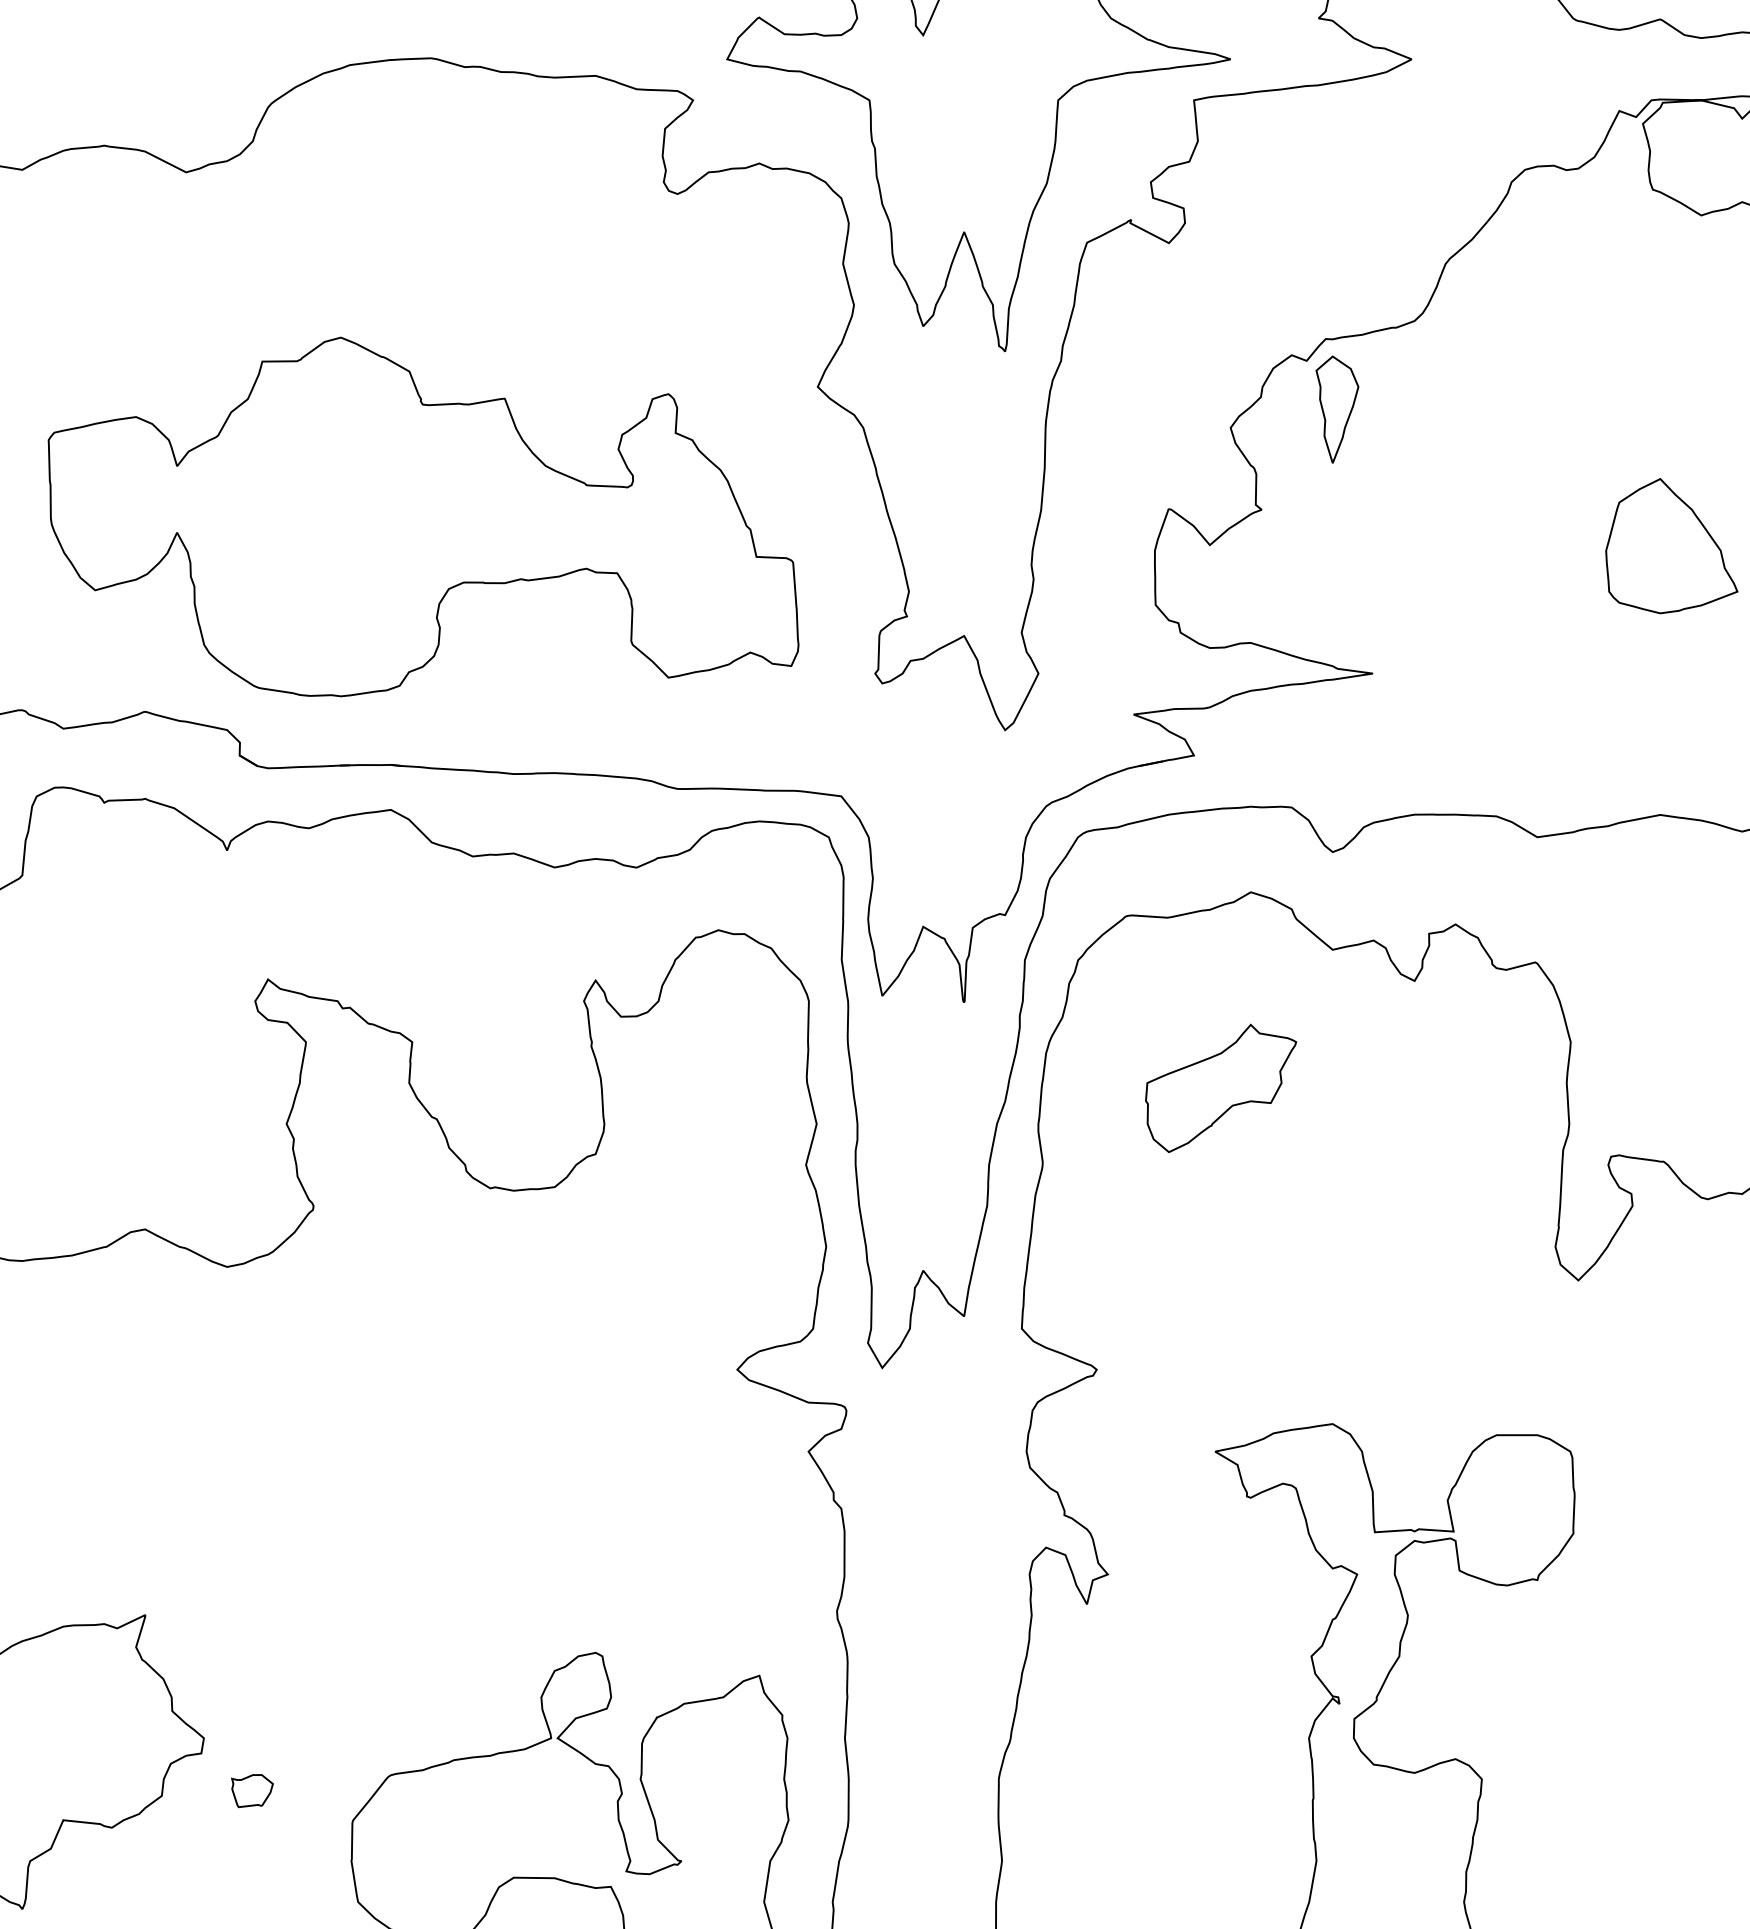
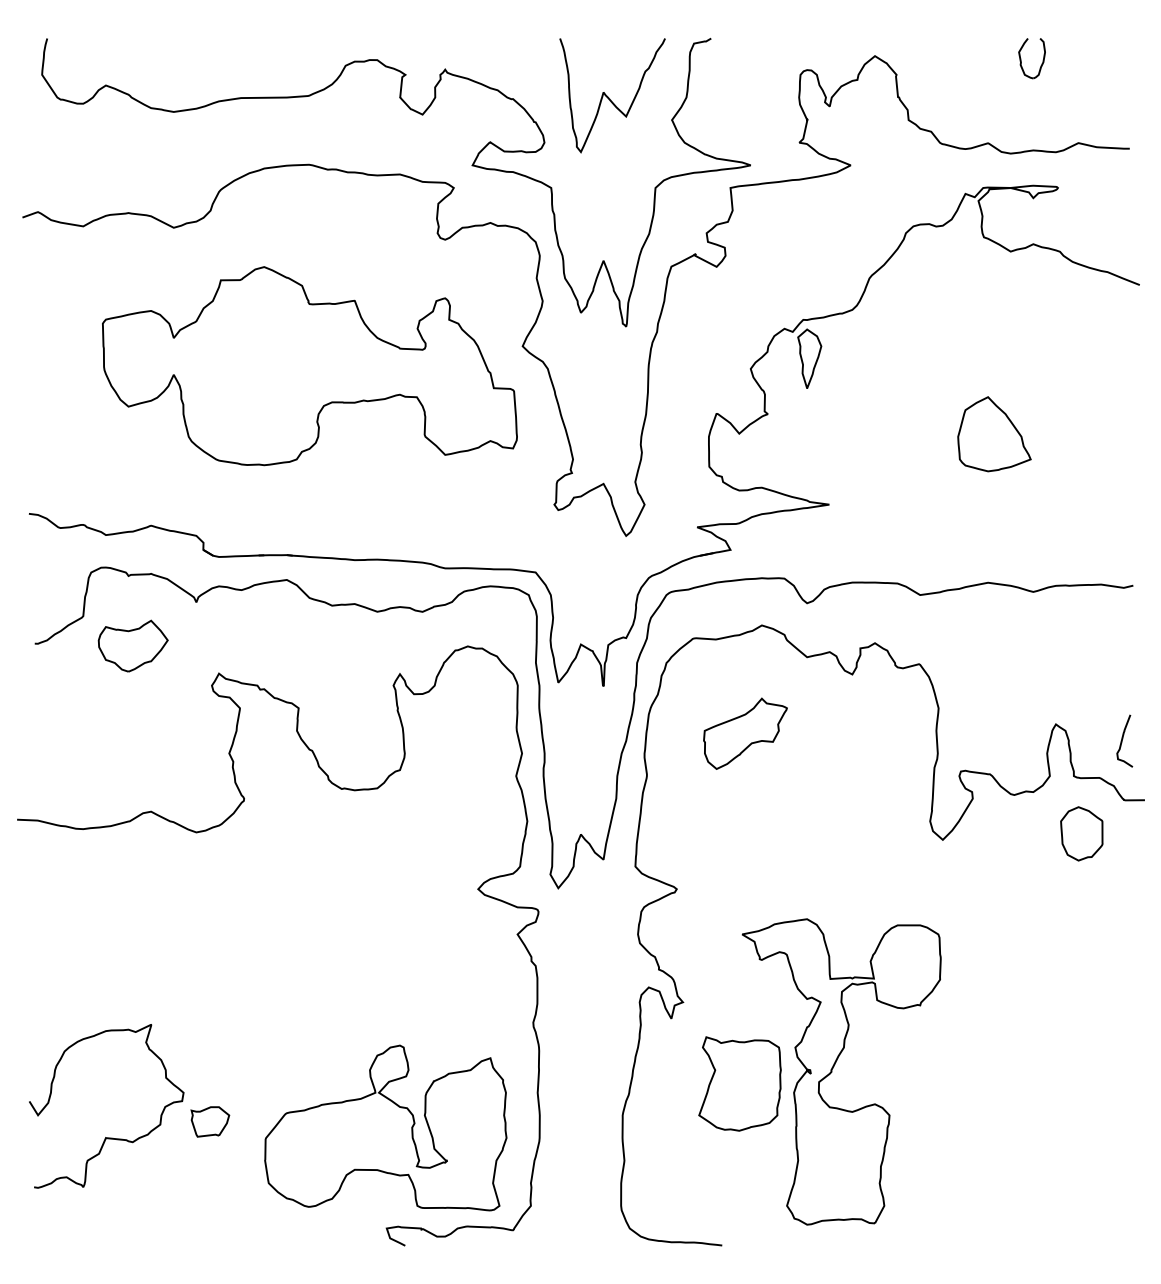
part: (422, 517) -> (309, 366), moved
part: (111, 928) -> (132, 645), added
part: (1210, 1721) -> (739, 1083), added
part: (252, 1790) -> (210, 1121), size x1.67

